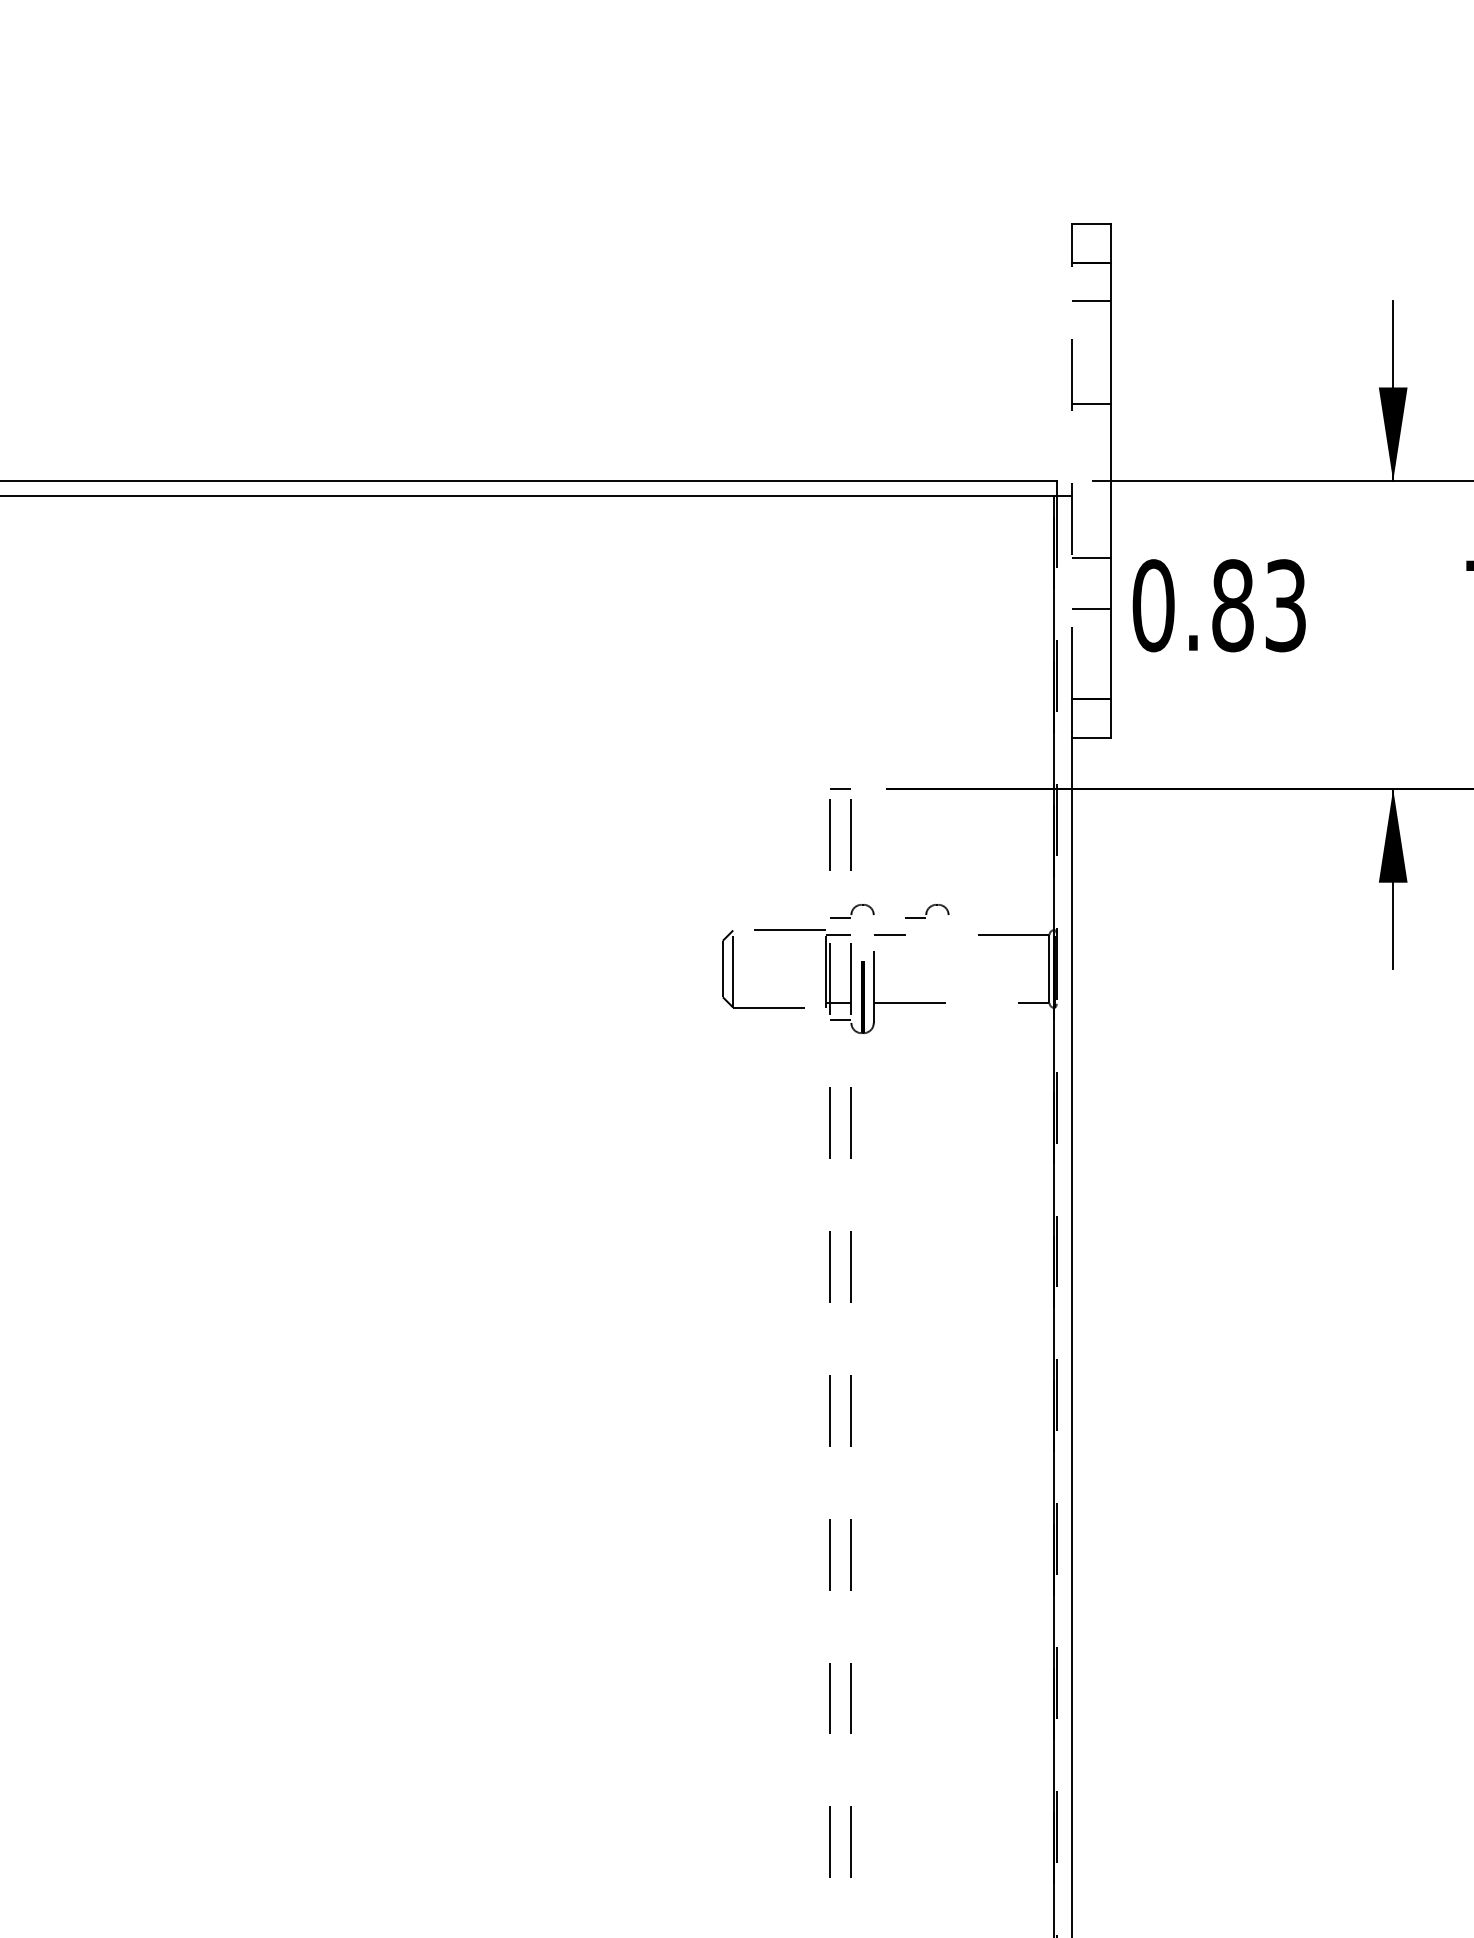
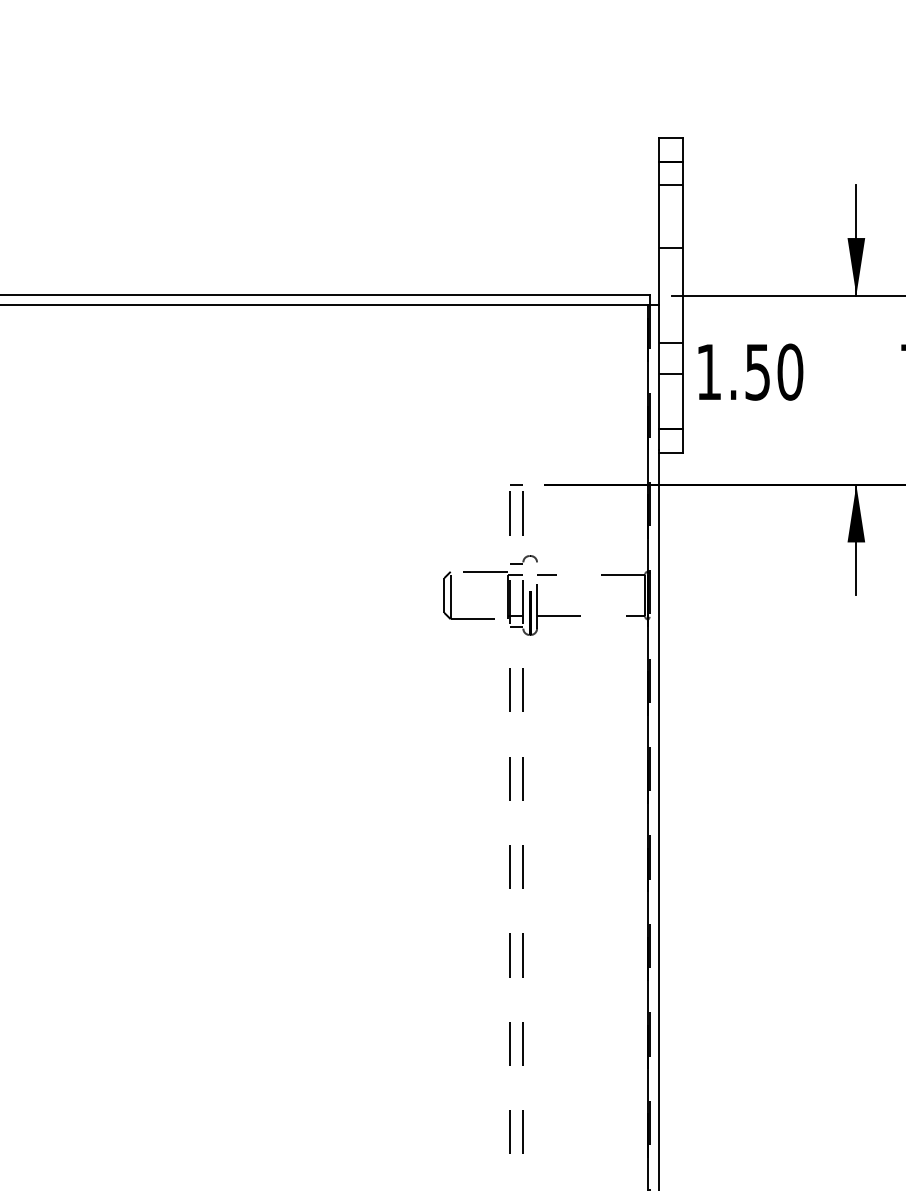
line: (1072, 480) -> (659, 295), dashed -> solid
text: (1219, 604) -> (749, 371), 0.83 -> 1.50
part: (926, 910) -> (569, 559), removed

